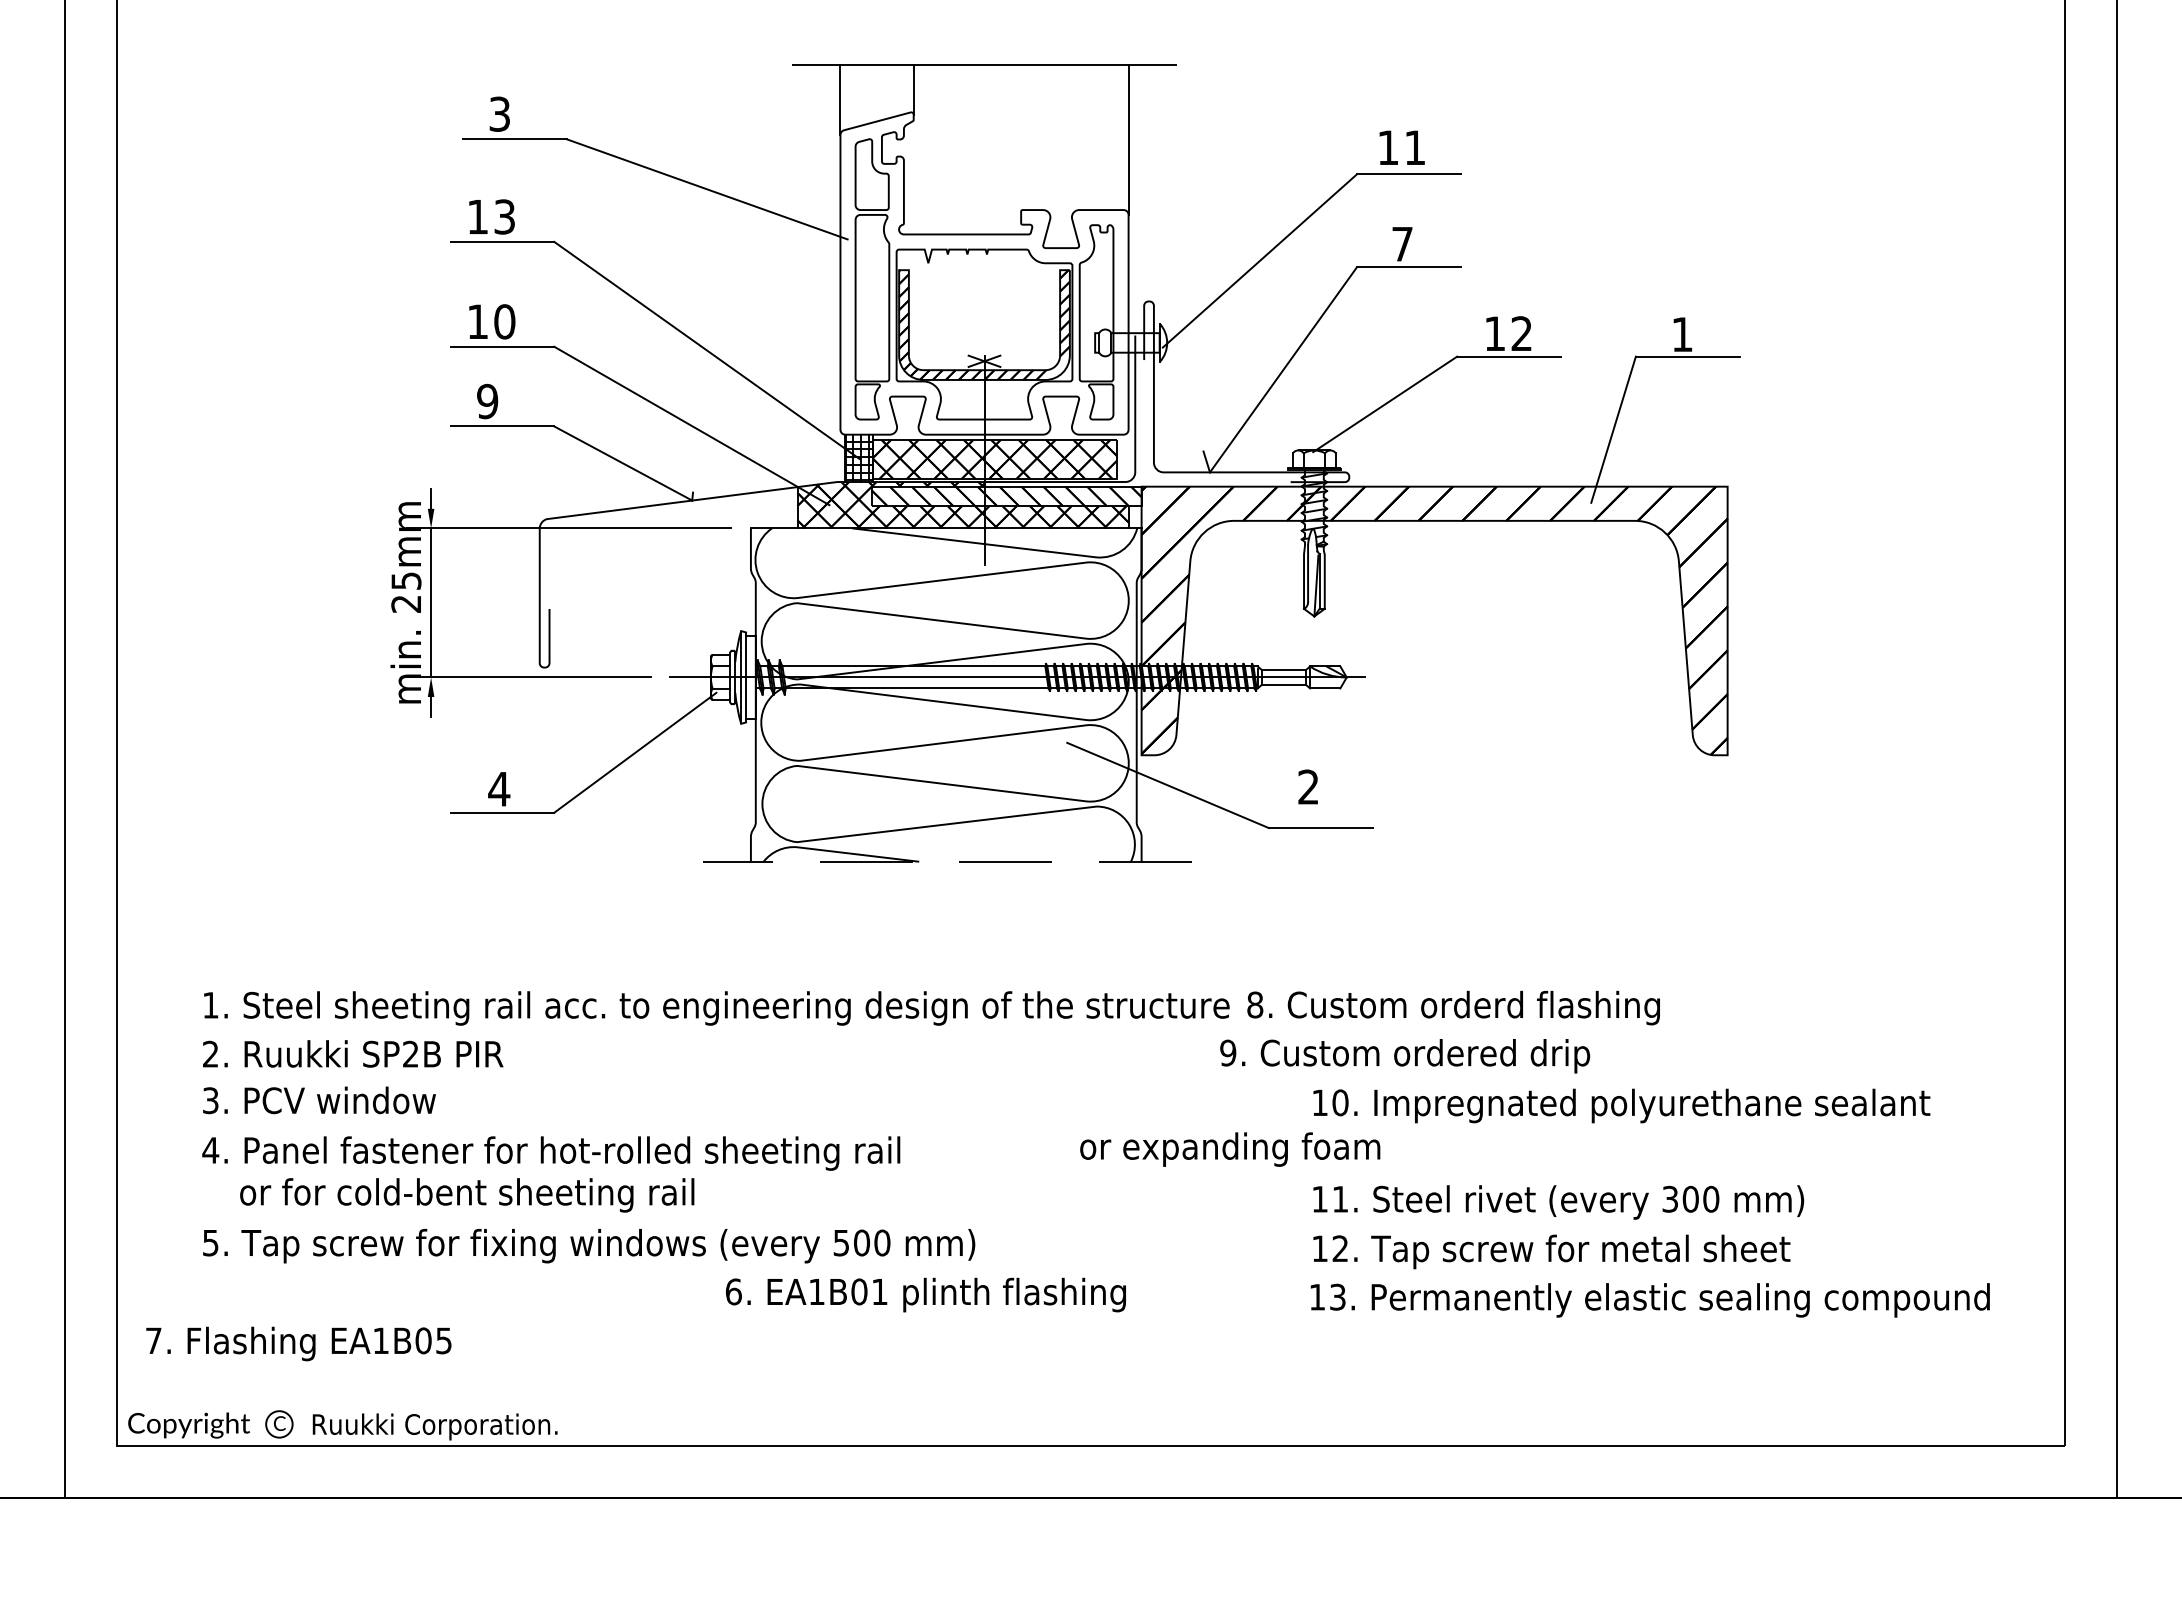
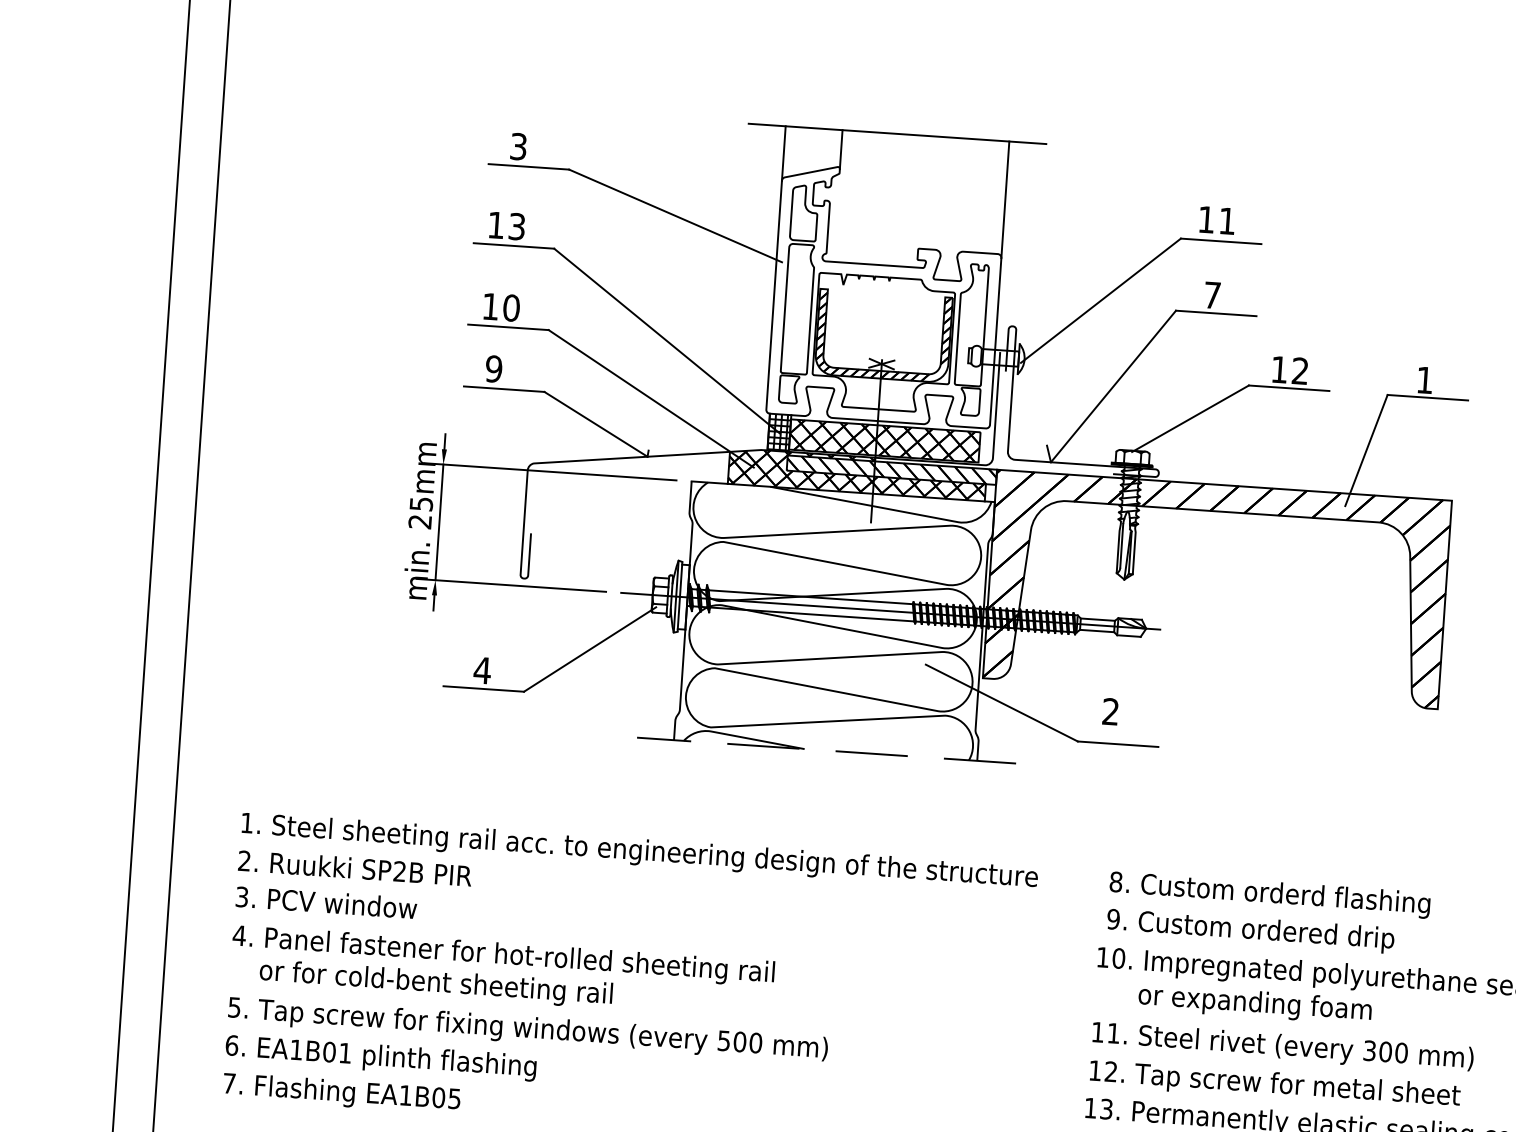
text: (1453, 1008) -> (1269, 895), moved
text: (1405, 1056) -> (1250, 931), moved
text: (1230, 1149) -> (1255, 1004), moved
text: (925, 1294) -> (380, 1057), moved
text: (298, 1343) -> (341, 1093), moved

